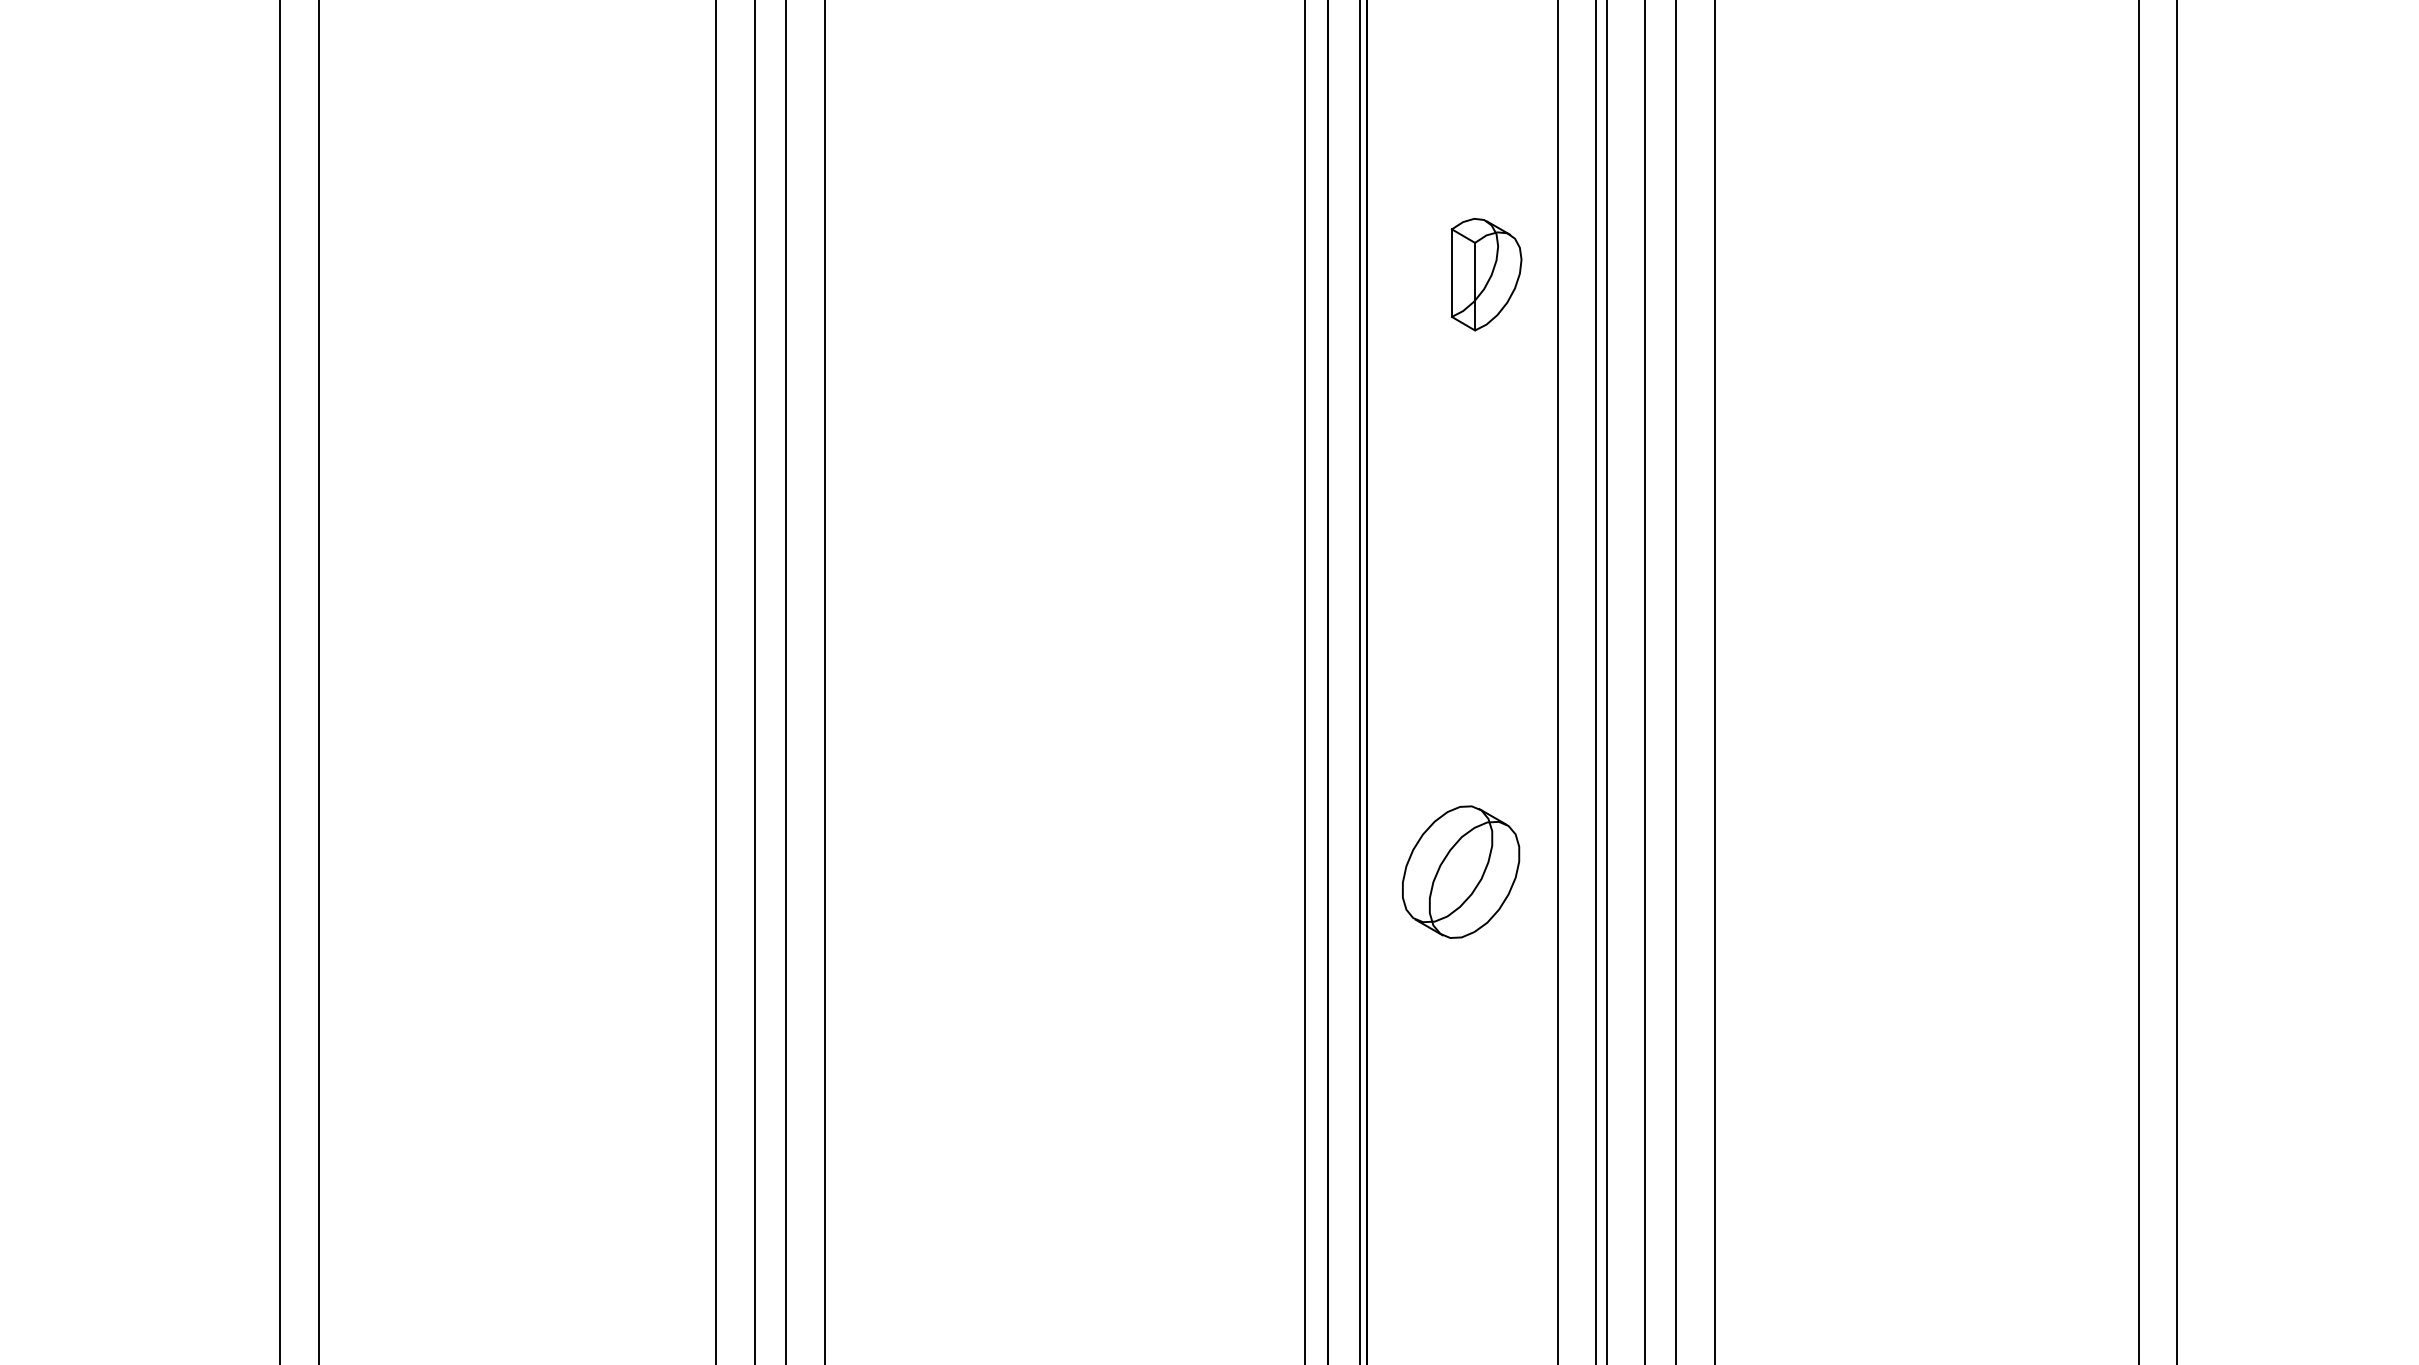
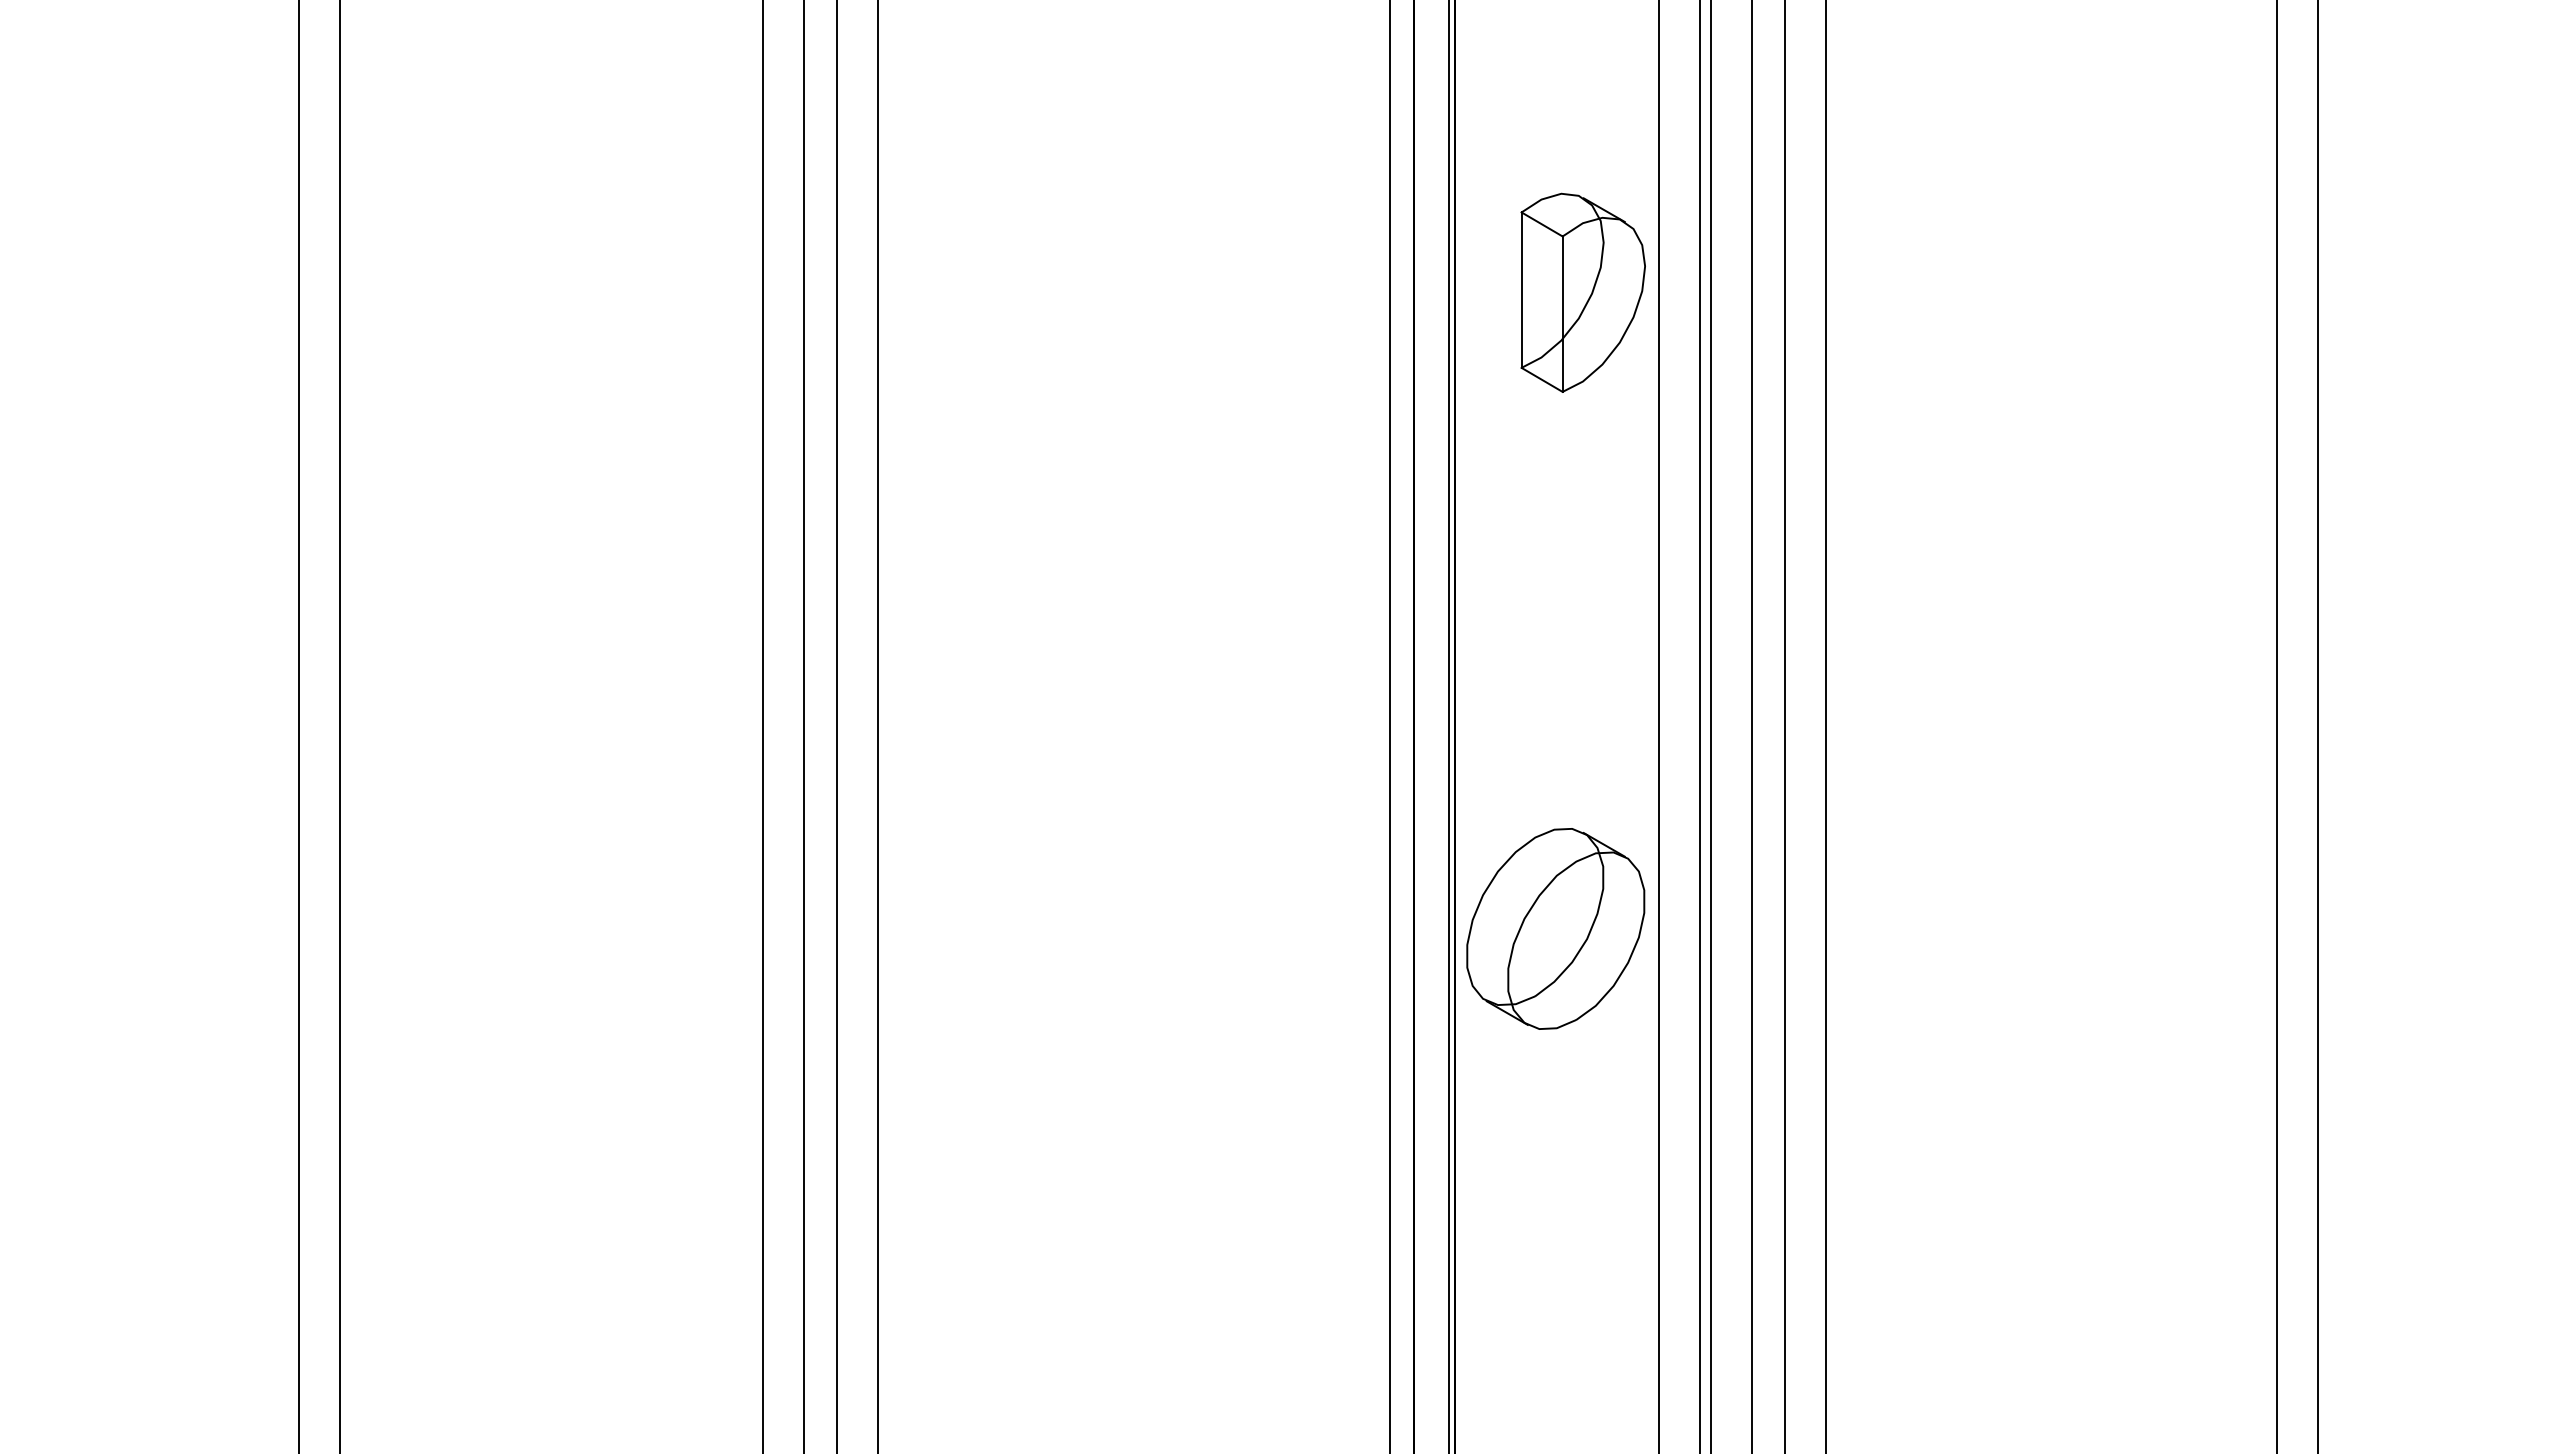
part: (1486, 274) -> (1582, 292), size x1.67
part: (1460, 871) -> (1555, 928), size x1.43

